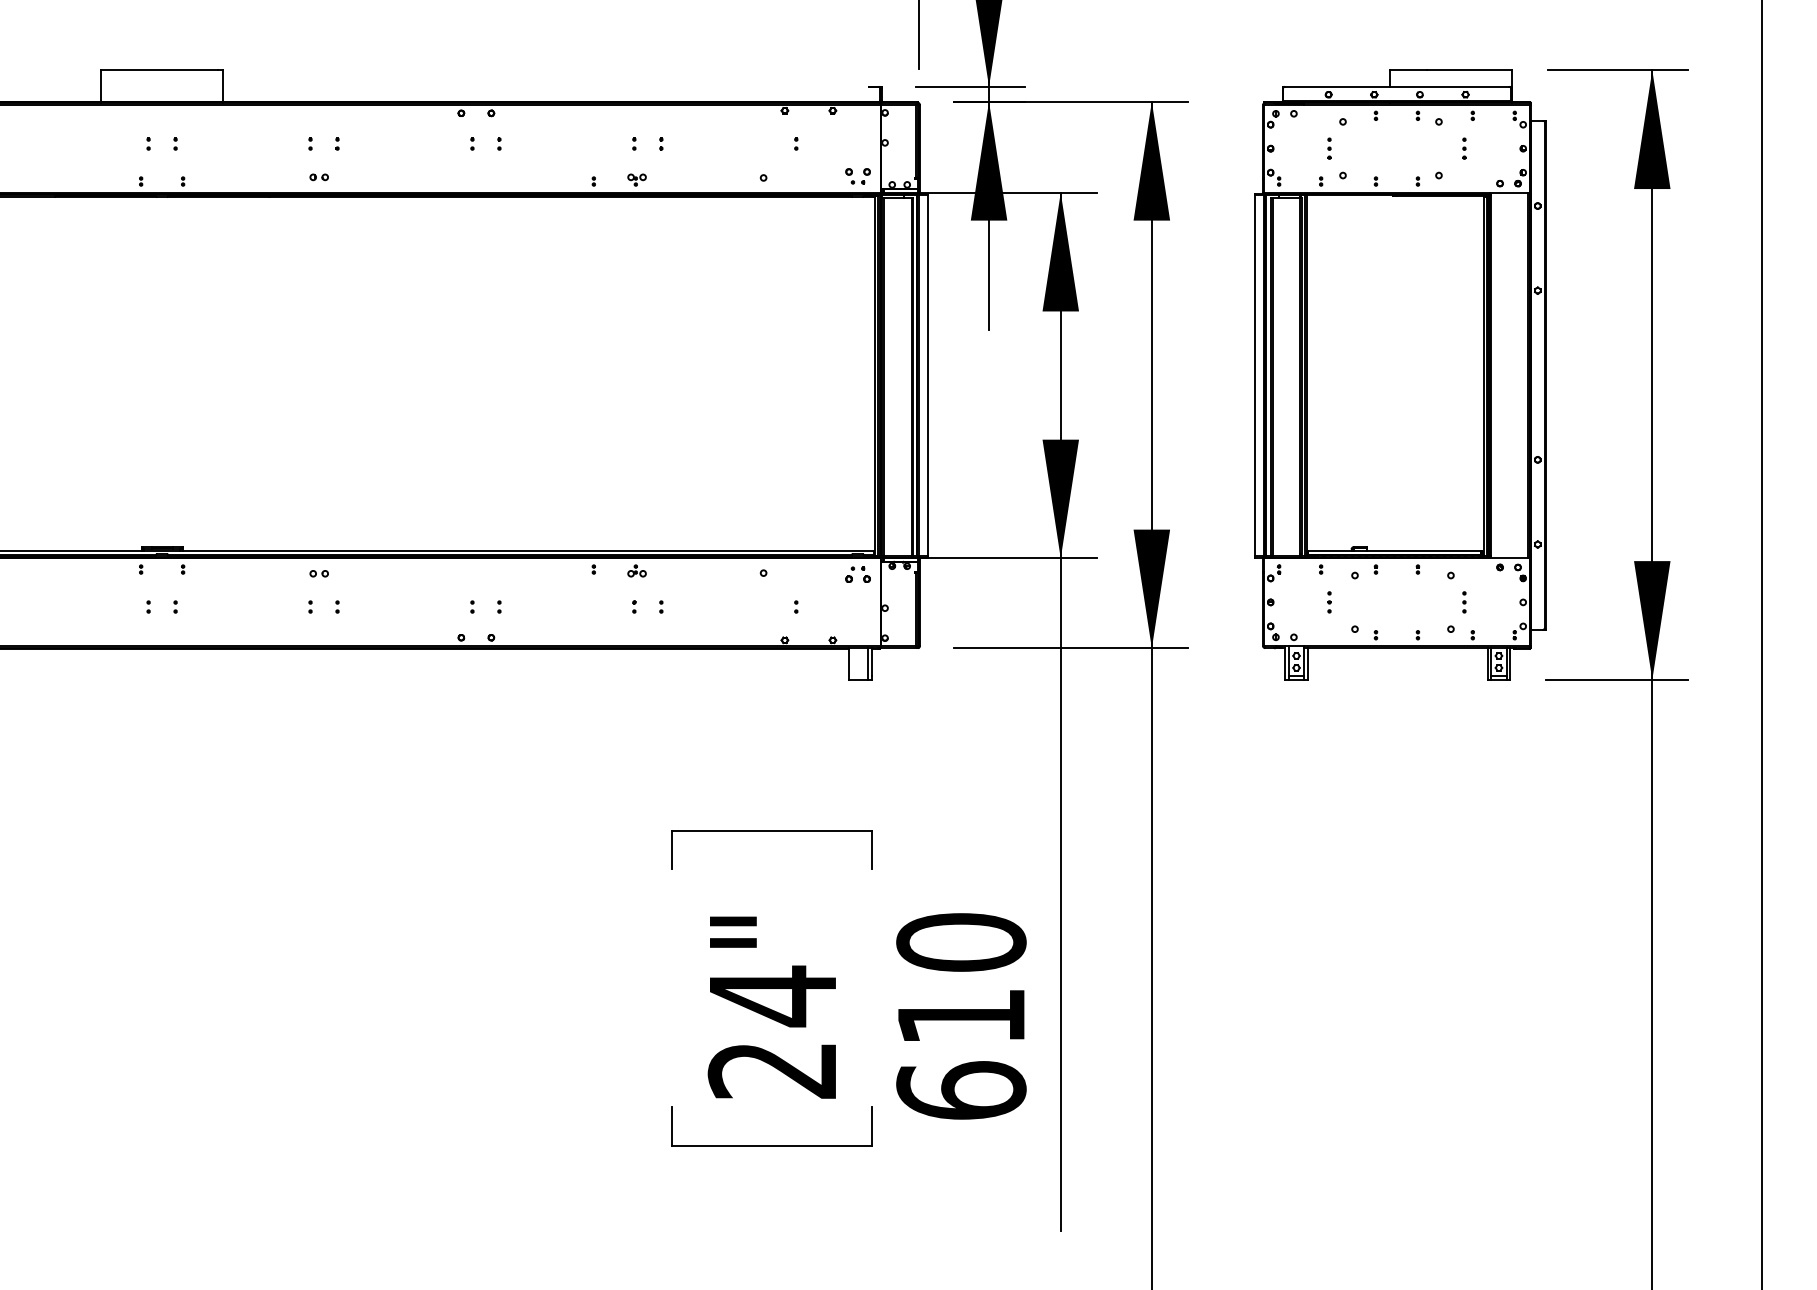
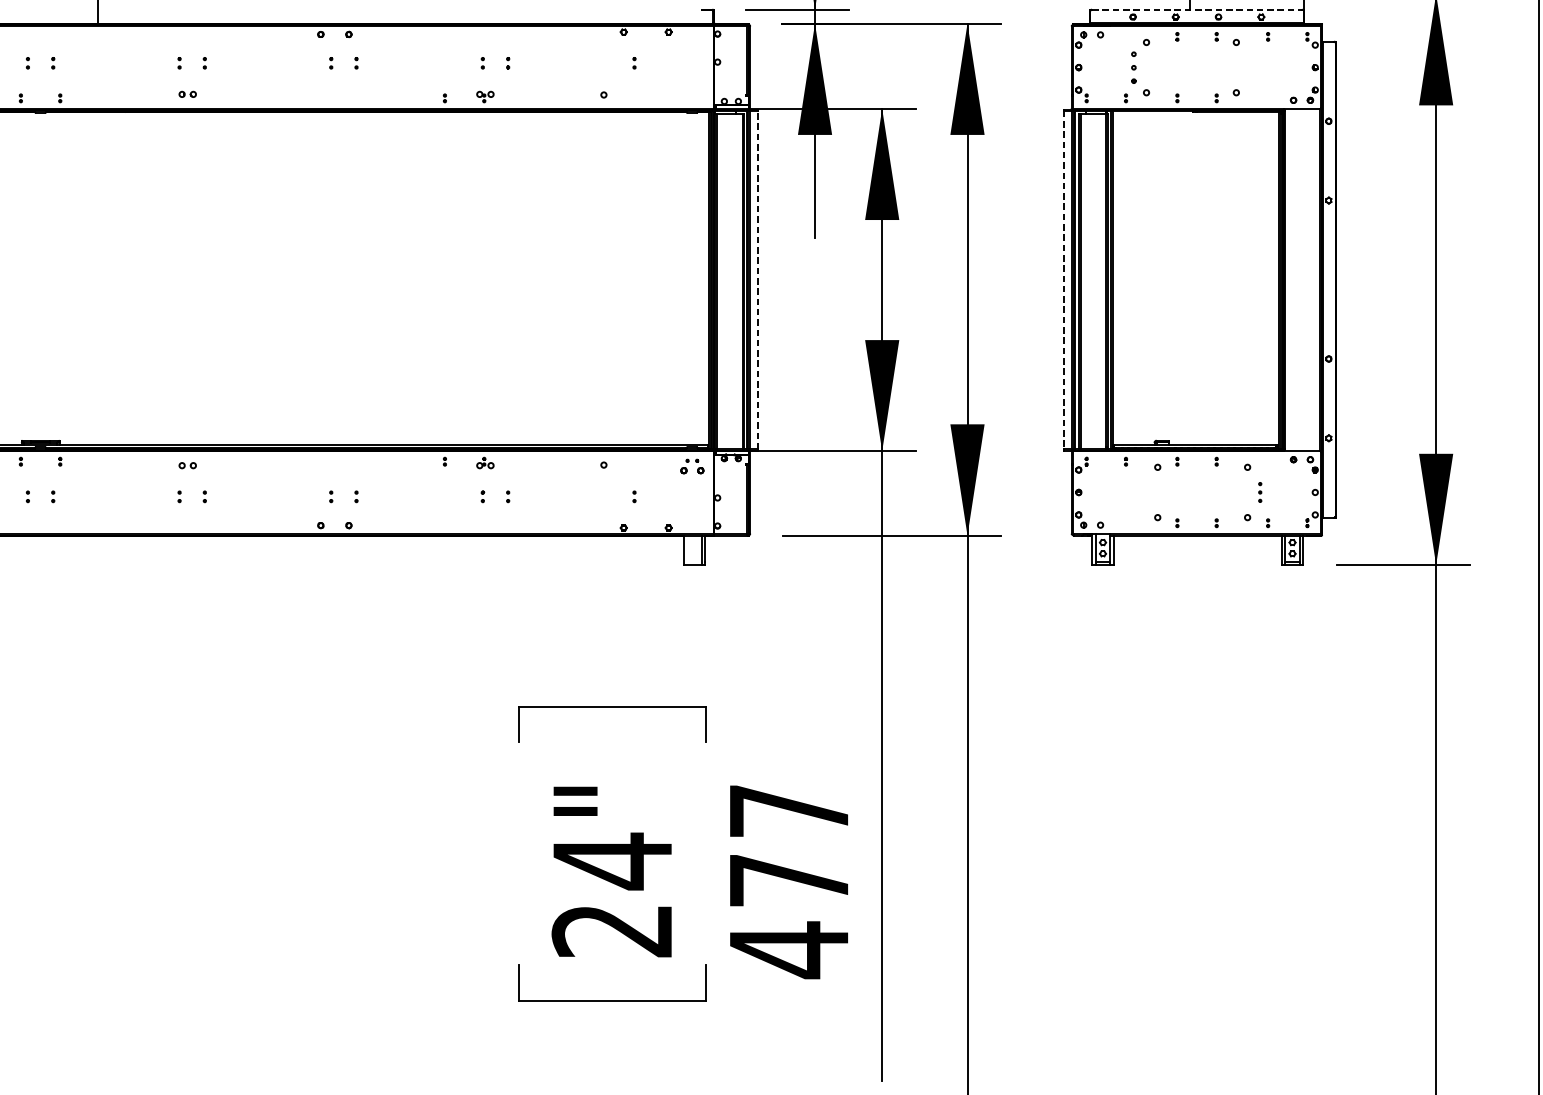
line: (1397, 86) -> (1197, 9), solid -> dashed
part: (1329, 148) -> (1133, 67), size x1.6
part: (1464, 148) -> (1260, 67), removed
part: (857, 176) -> (691, 93), removed
line: (927, 375) -> (757, 279), solid -> dashed
line: (1255, 375) -> (1064, 279), solid -> dashed
part: (1329, 602) -> (1133, 492), removed
text: (961, 1017) -> (789, 881), 610 -> 477

